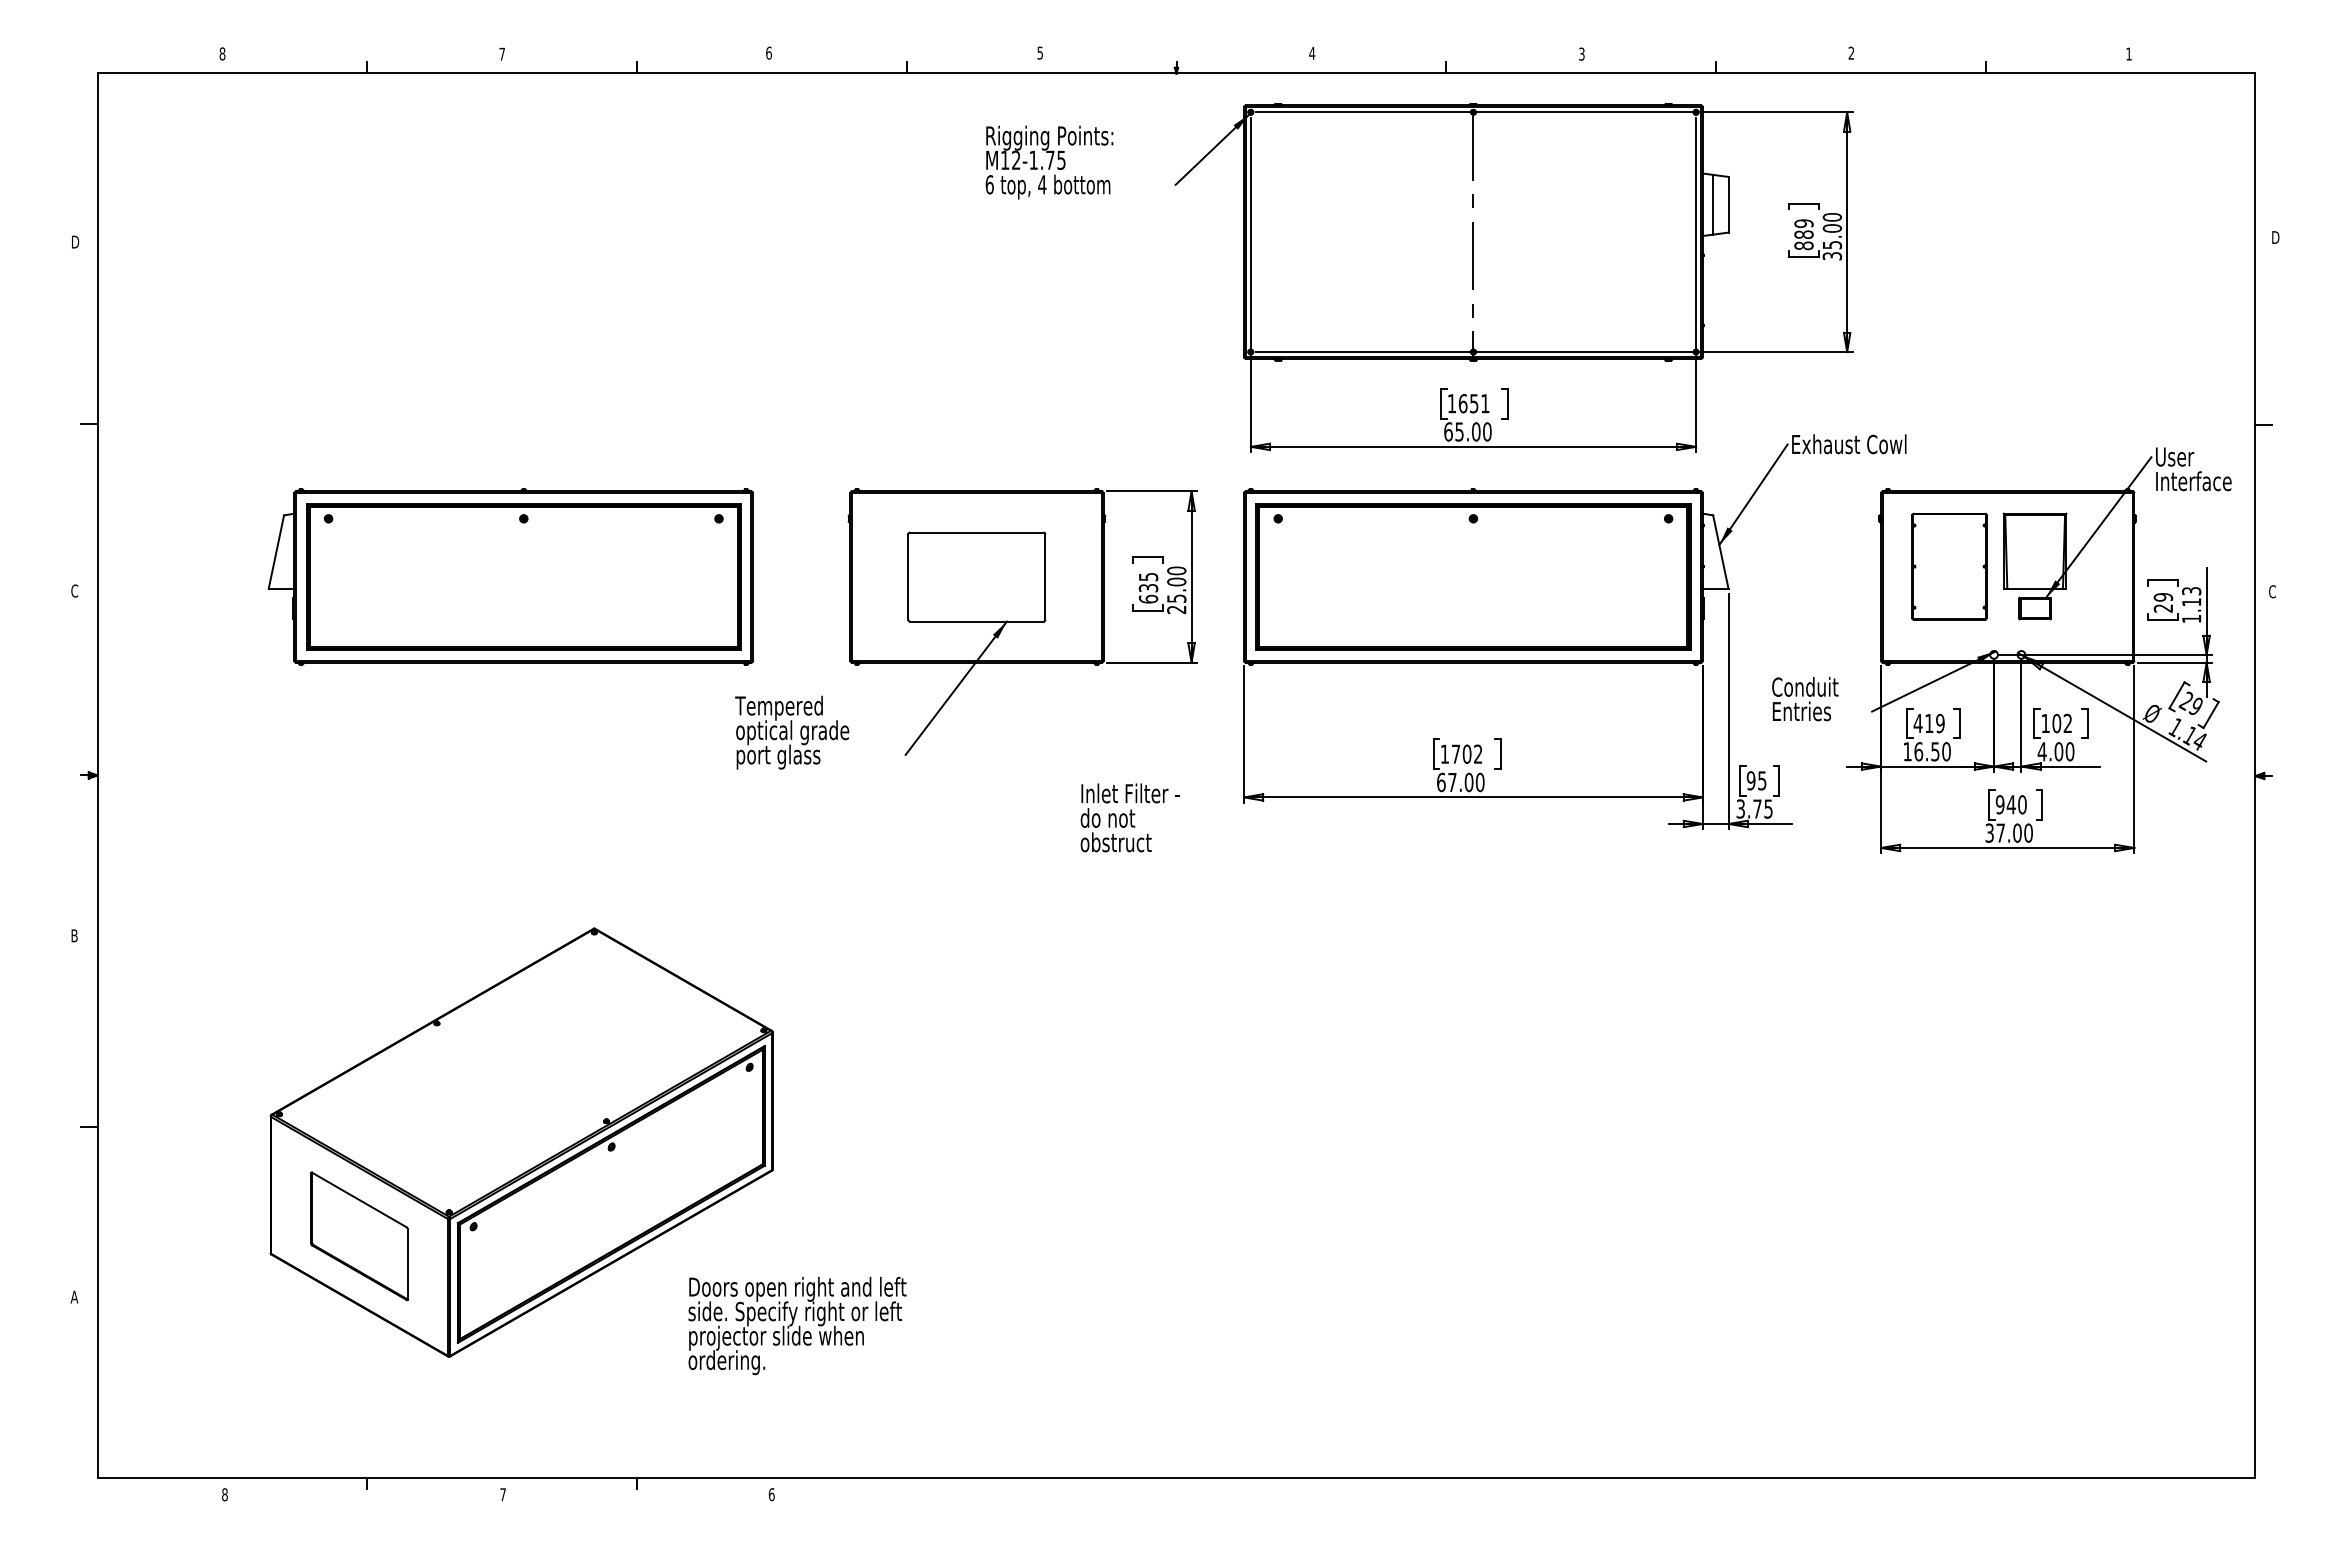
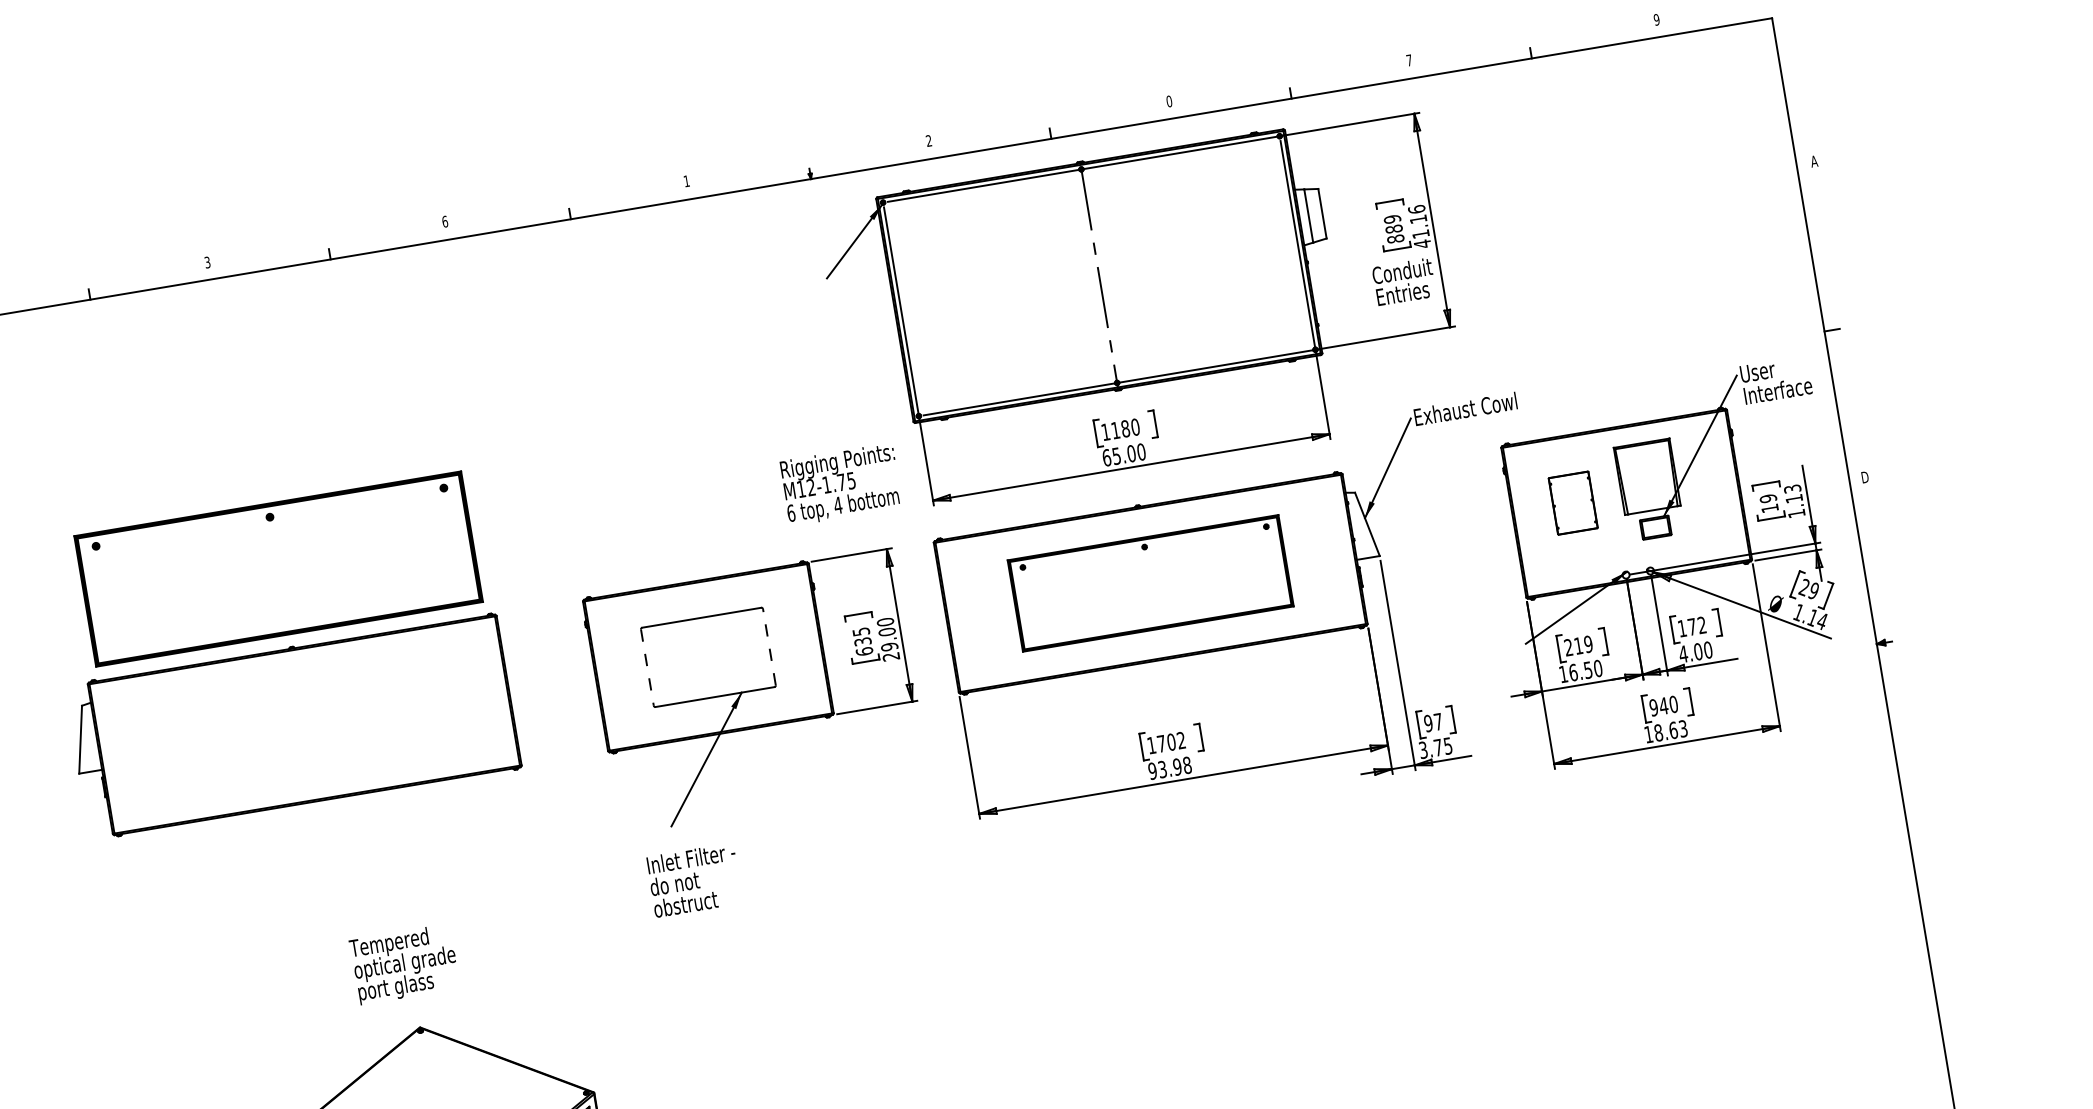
text: (1039, 52) -> (685, 180), 5 -> 1
text: (1312, 52) -> (929, 140), 4 -> 2
text: (1851, 52) -> (1409, 59), 2 -> 7
text: (501, 53) -> (206, 261), 7 -> 3
text: (1581, 53) -> (1168, 100), 3 -> 0
text: (2128, 53) -> (1656, 19), 1 -> 9
text: (1049, 162) -> (841, 484), moved
text: (1832, 236) -> (1419, 226), 35.00 -> 41.16
text: (2275, 237) -> (1814, 161), D -> A
text: (1473, 403) -> (1124, 428), 1651 -> 1180
part: (1949, 566) -> (1573, 503), size x0.6
part: (523, 576) -> (278, 568), moved
part: (1473, 576) -> (1150, 582), size x0.7
line: (908, 577) -> (647, 668), solid -> dashed
line: (1045, 577) -> (769, 647), solid -> dashed
text: (2272, 591) -> (1864, 477), C -> D
text: (1176, 598) -> (889, 646), 25.00 -> 29.00
text: (2162, 608) -> (1769, 508), 29 -> 19
text: (1805, 699) -> (1404, 282), moved
text: (1917, 722) -> (1567, 646), 419 -> 219
text: (2056, 723) -> (1691, 626), 102 -> 172
text: (792, 732) -> (404, 964), moved
text: (1762, 780) -> (1438, 721), 95 -> 97
text: (1460, 782) -> (1169, 768), 67.00 -> 93.98
text: (1129, 817) -> (693, 880), moved
text: (2008, 832) -> (1665, 731), 37.00 -> 18.63

